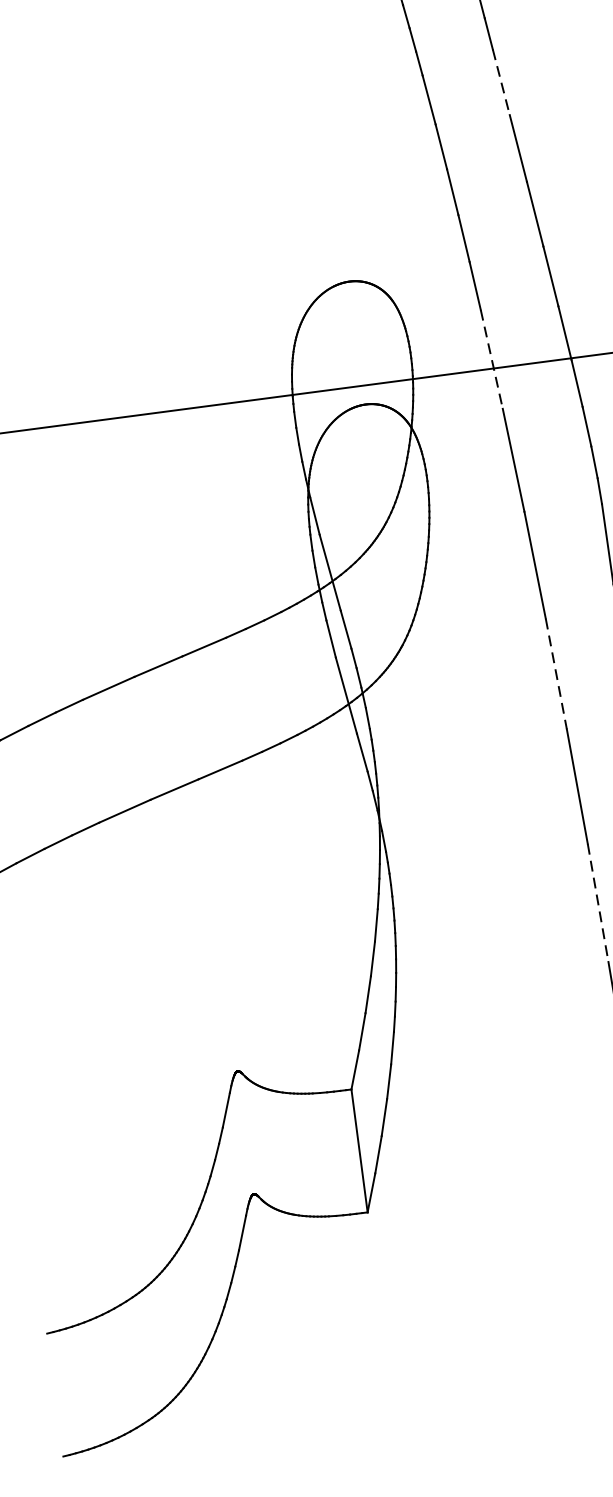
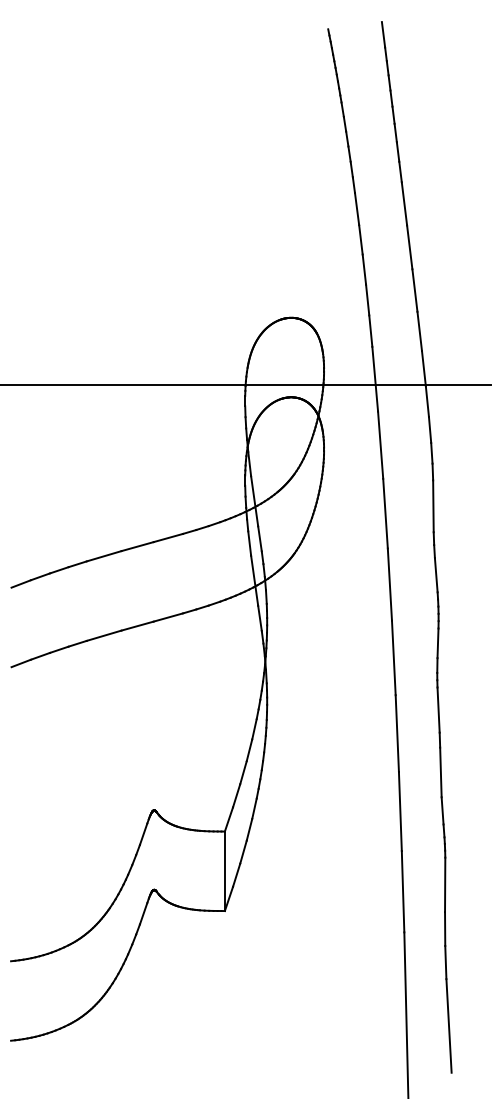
line: (501, 81) -> (404, 203), dashed -> solid
line: (492, 359) -> (375, 379), dashed -> solid
line: (555, 675) -> (389, 585), dashed -> solid
line: (598, 904) -> (397, 734), dashed -> solid

